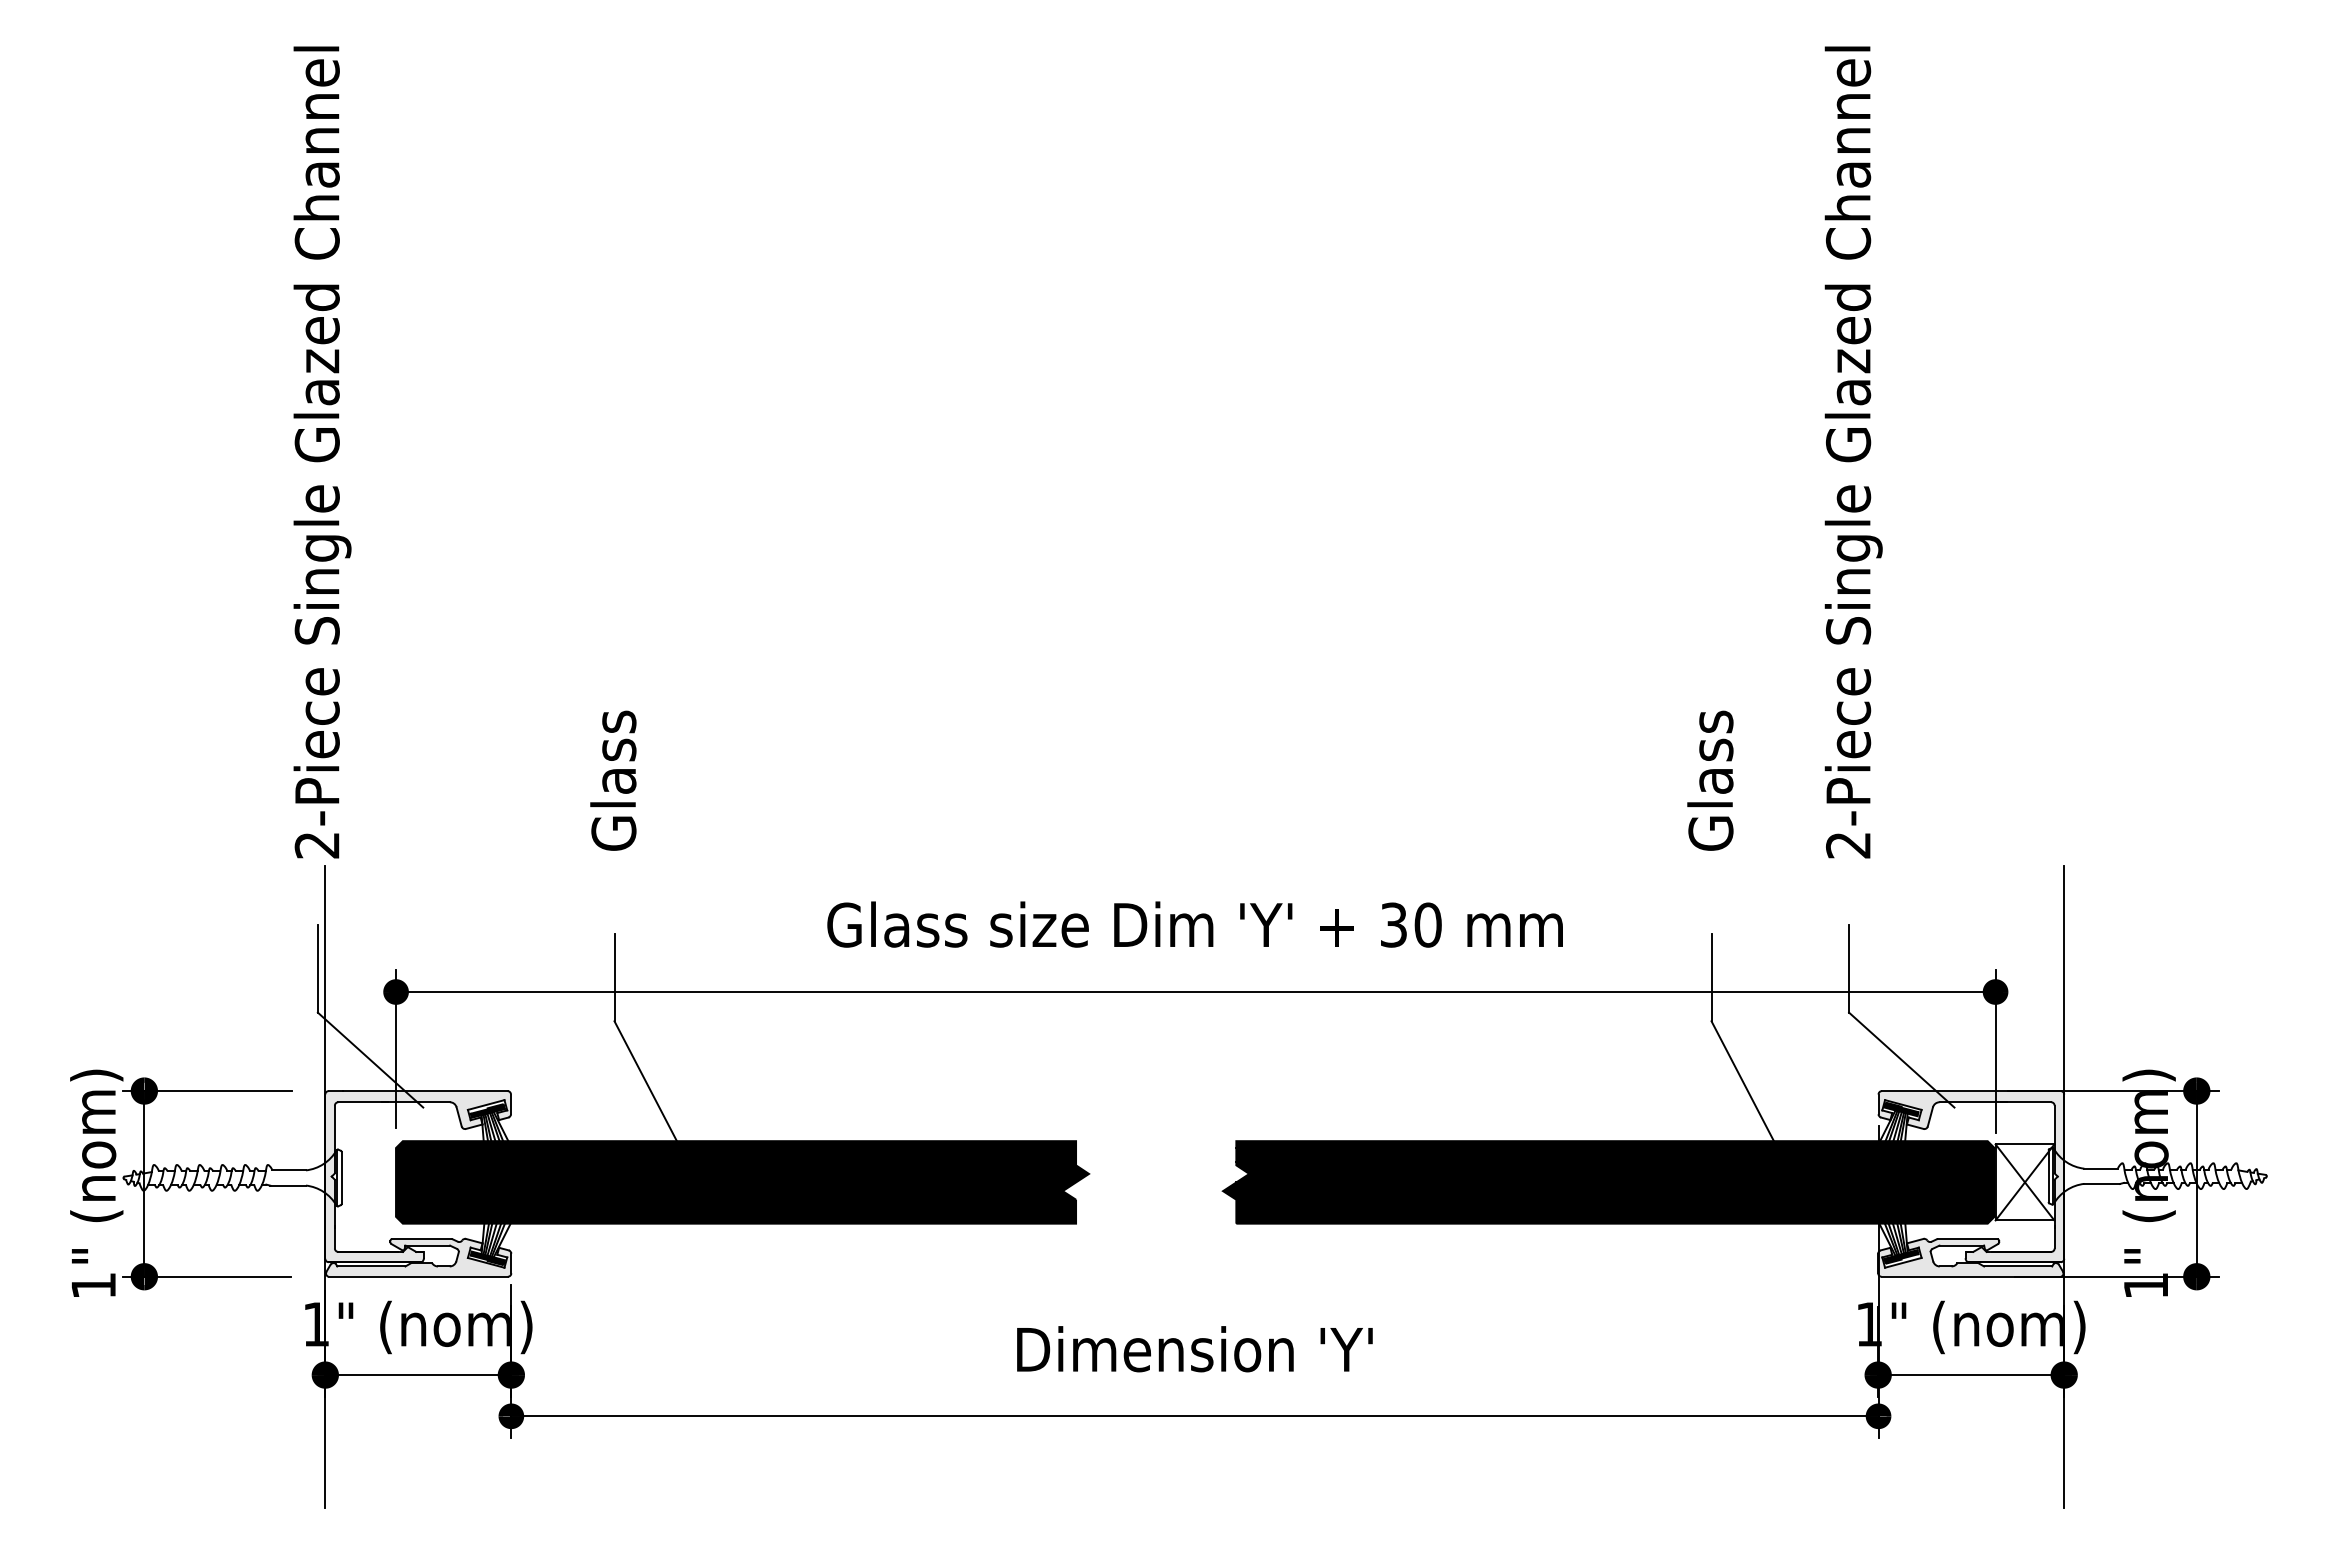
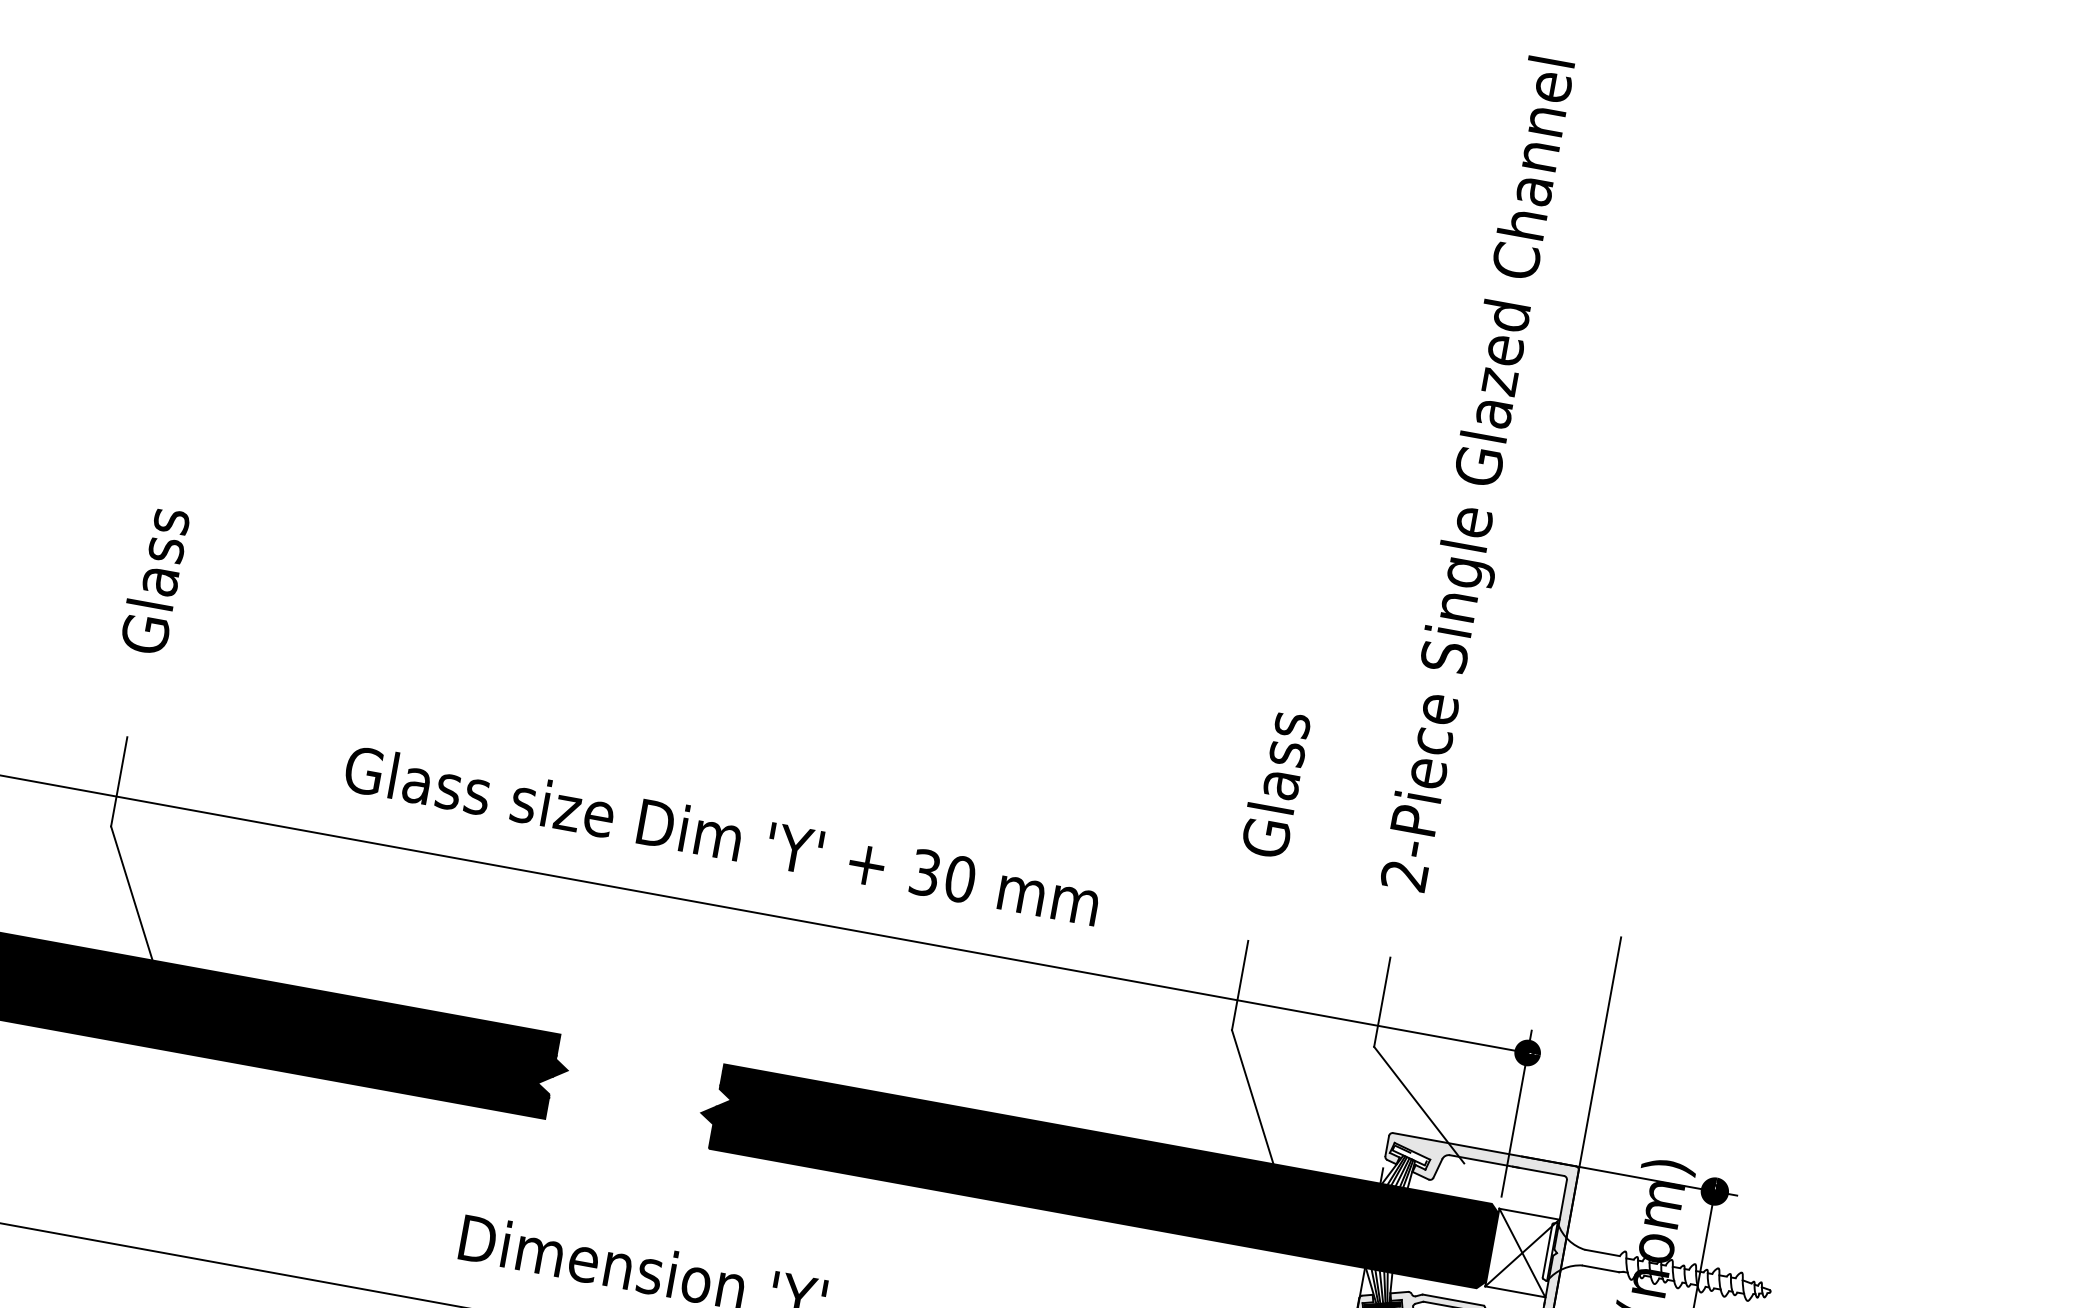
fill: (1901, 1109) -> (1409, 1155), removed

